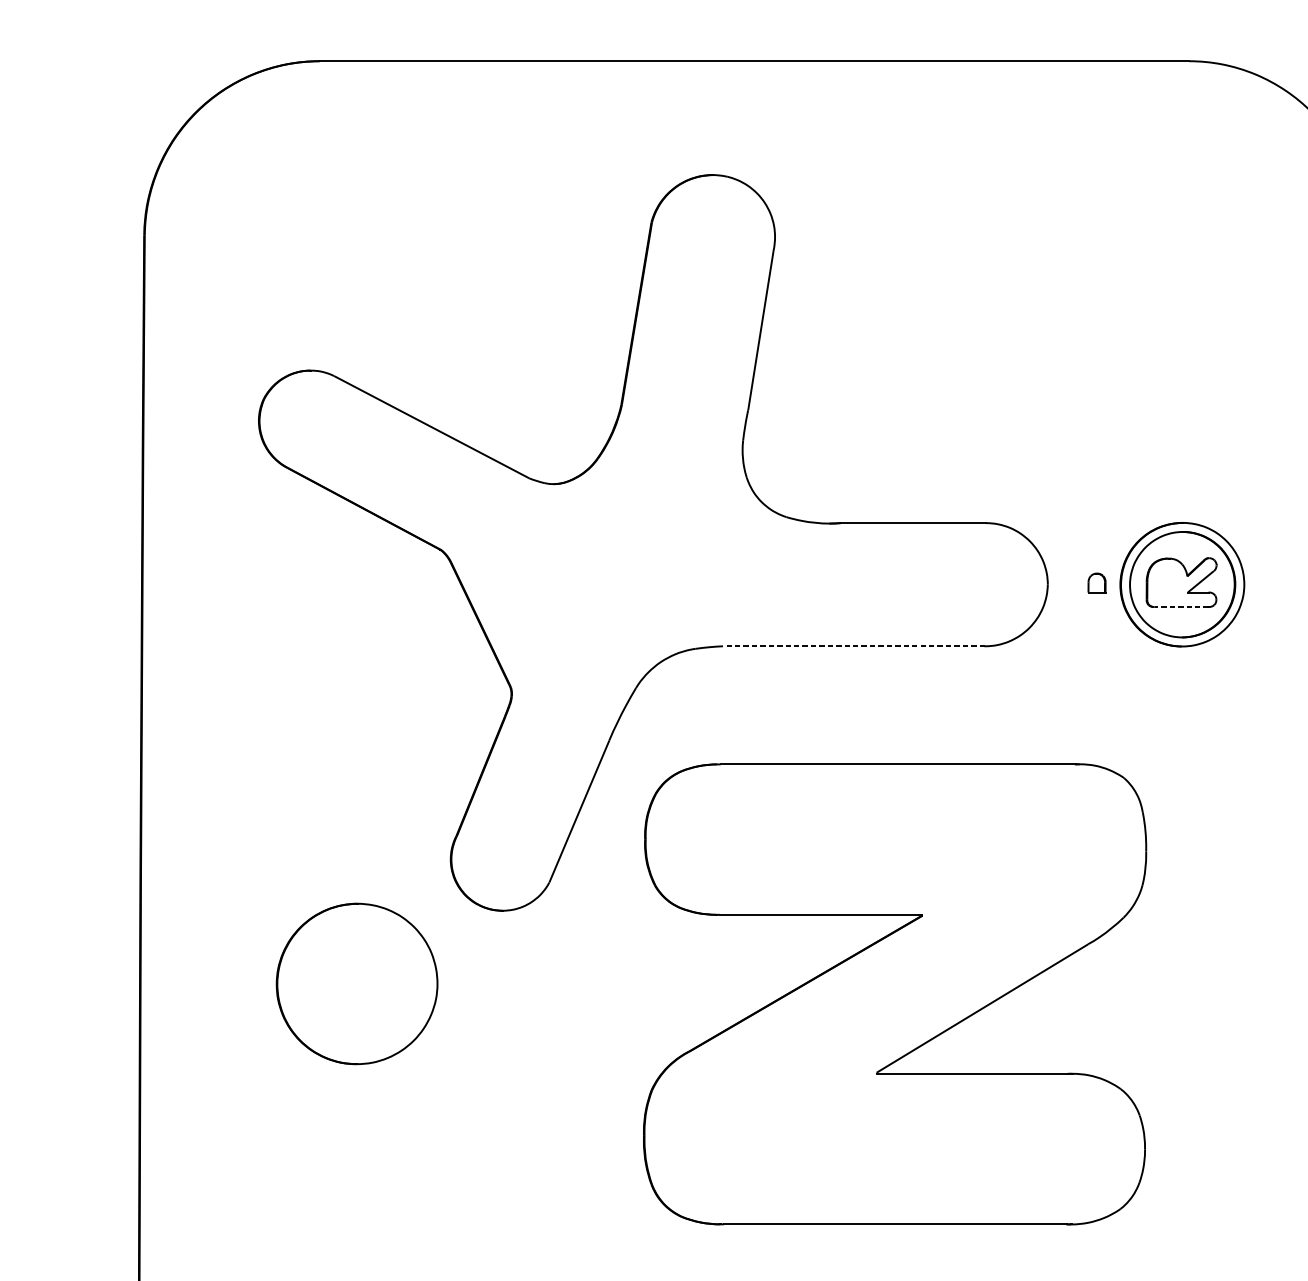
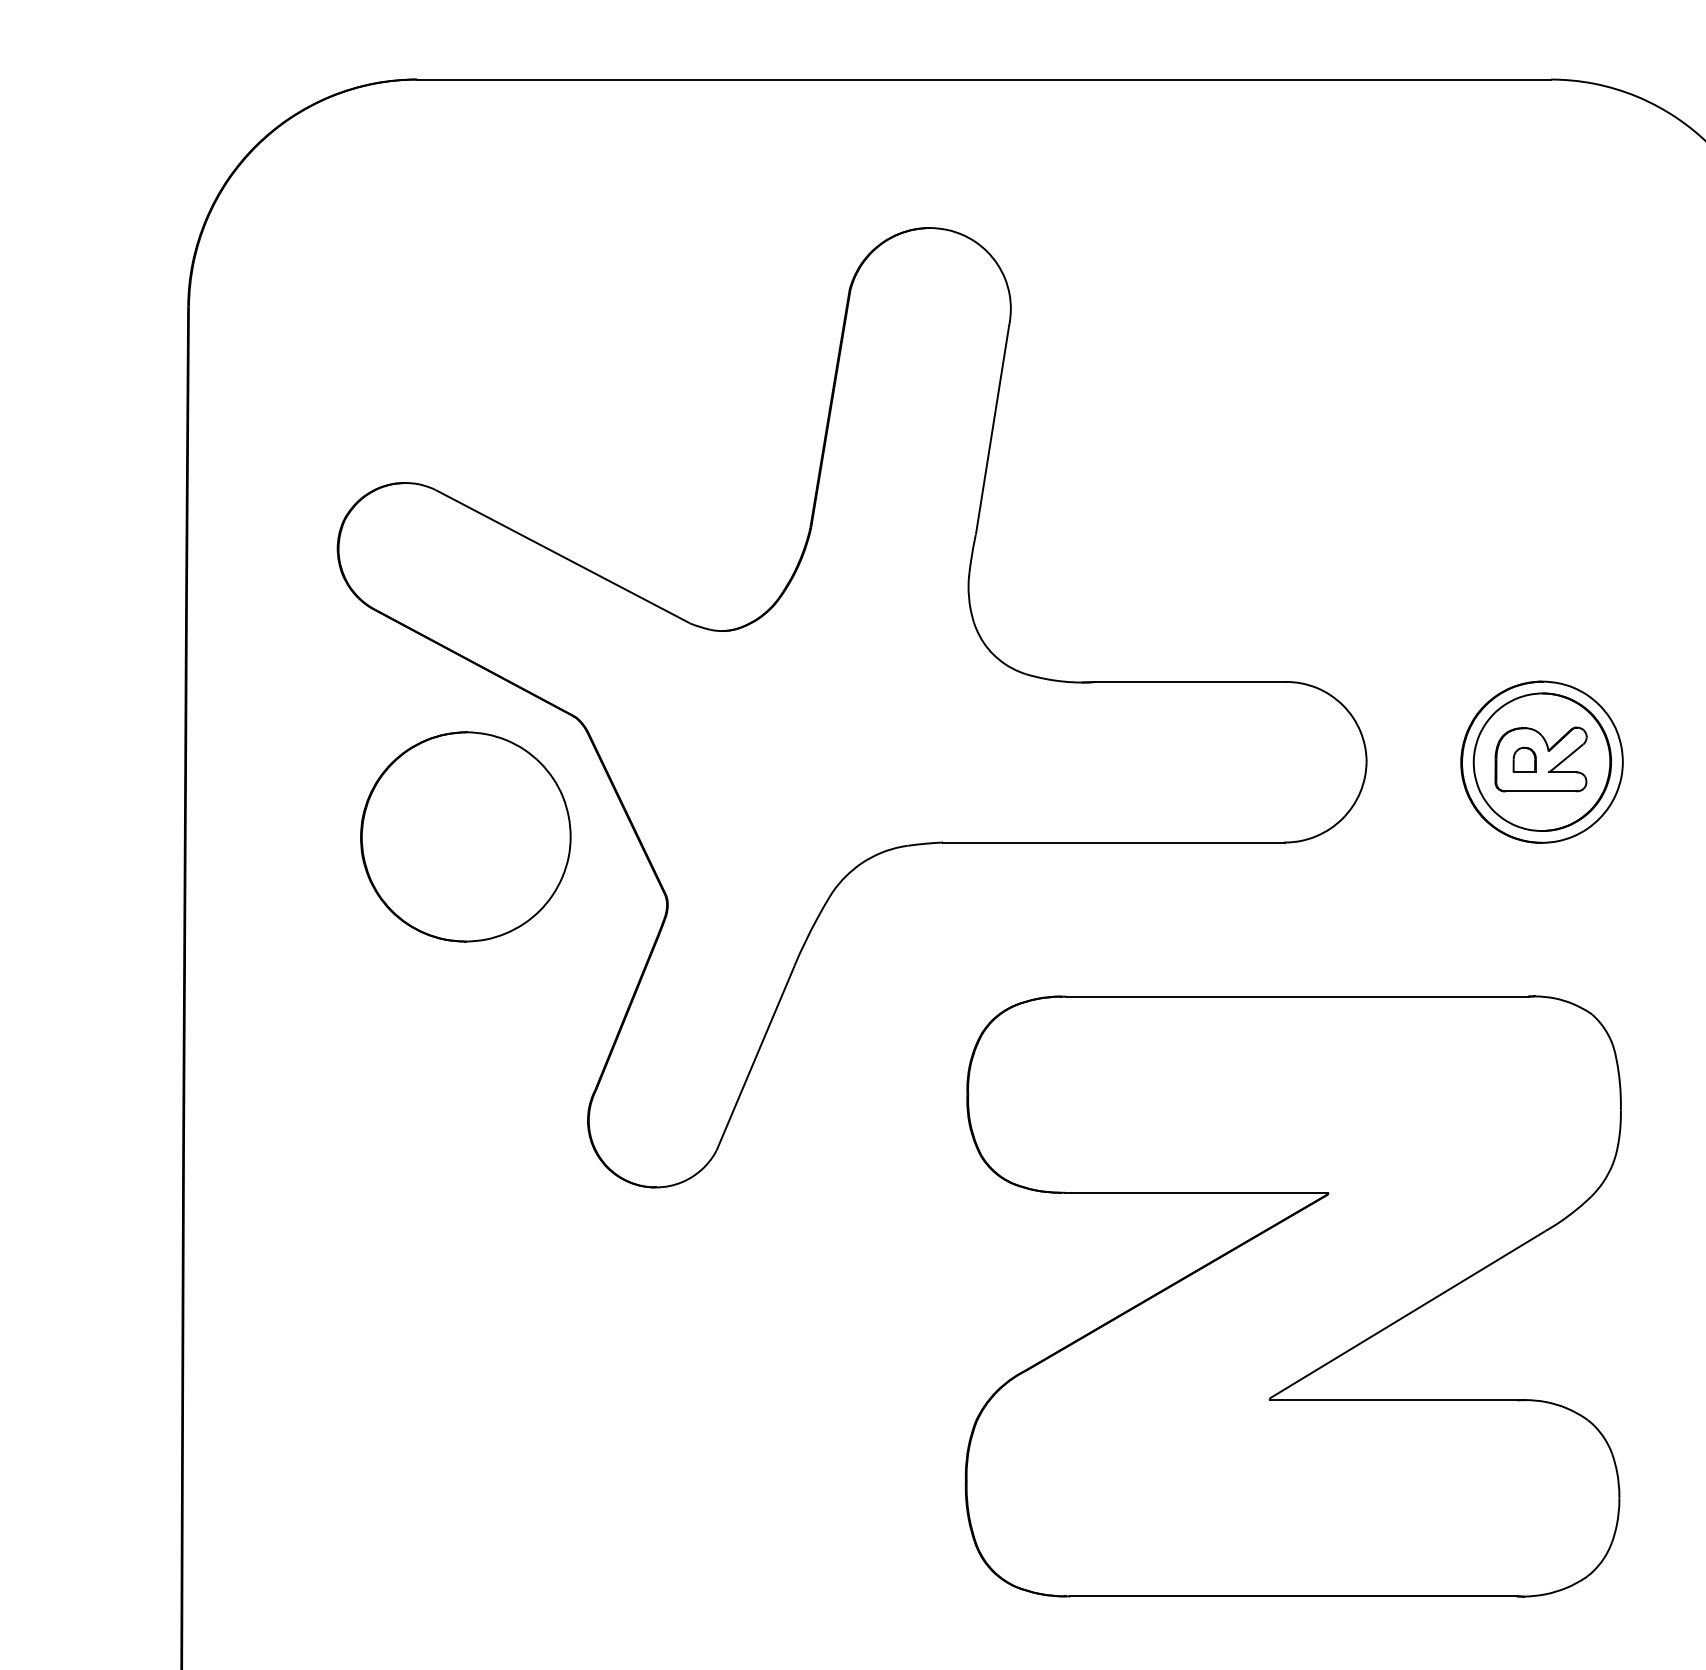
part: (1096, 582) -> (1524, 759), moved
line: (1181, 607) -> (1540, 791), dashed -> solid
line: (853, 646) -> (1113, 842), dashed -> solid
part: (356, 983) -> (465, 836), moved
part: (894, 994) -> (1292, 1296), moved

